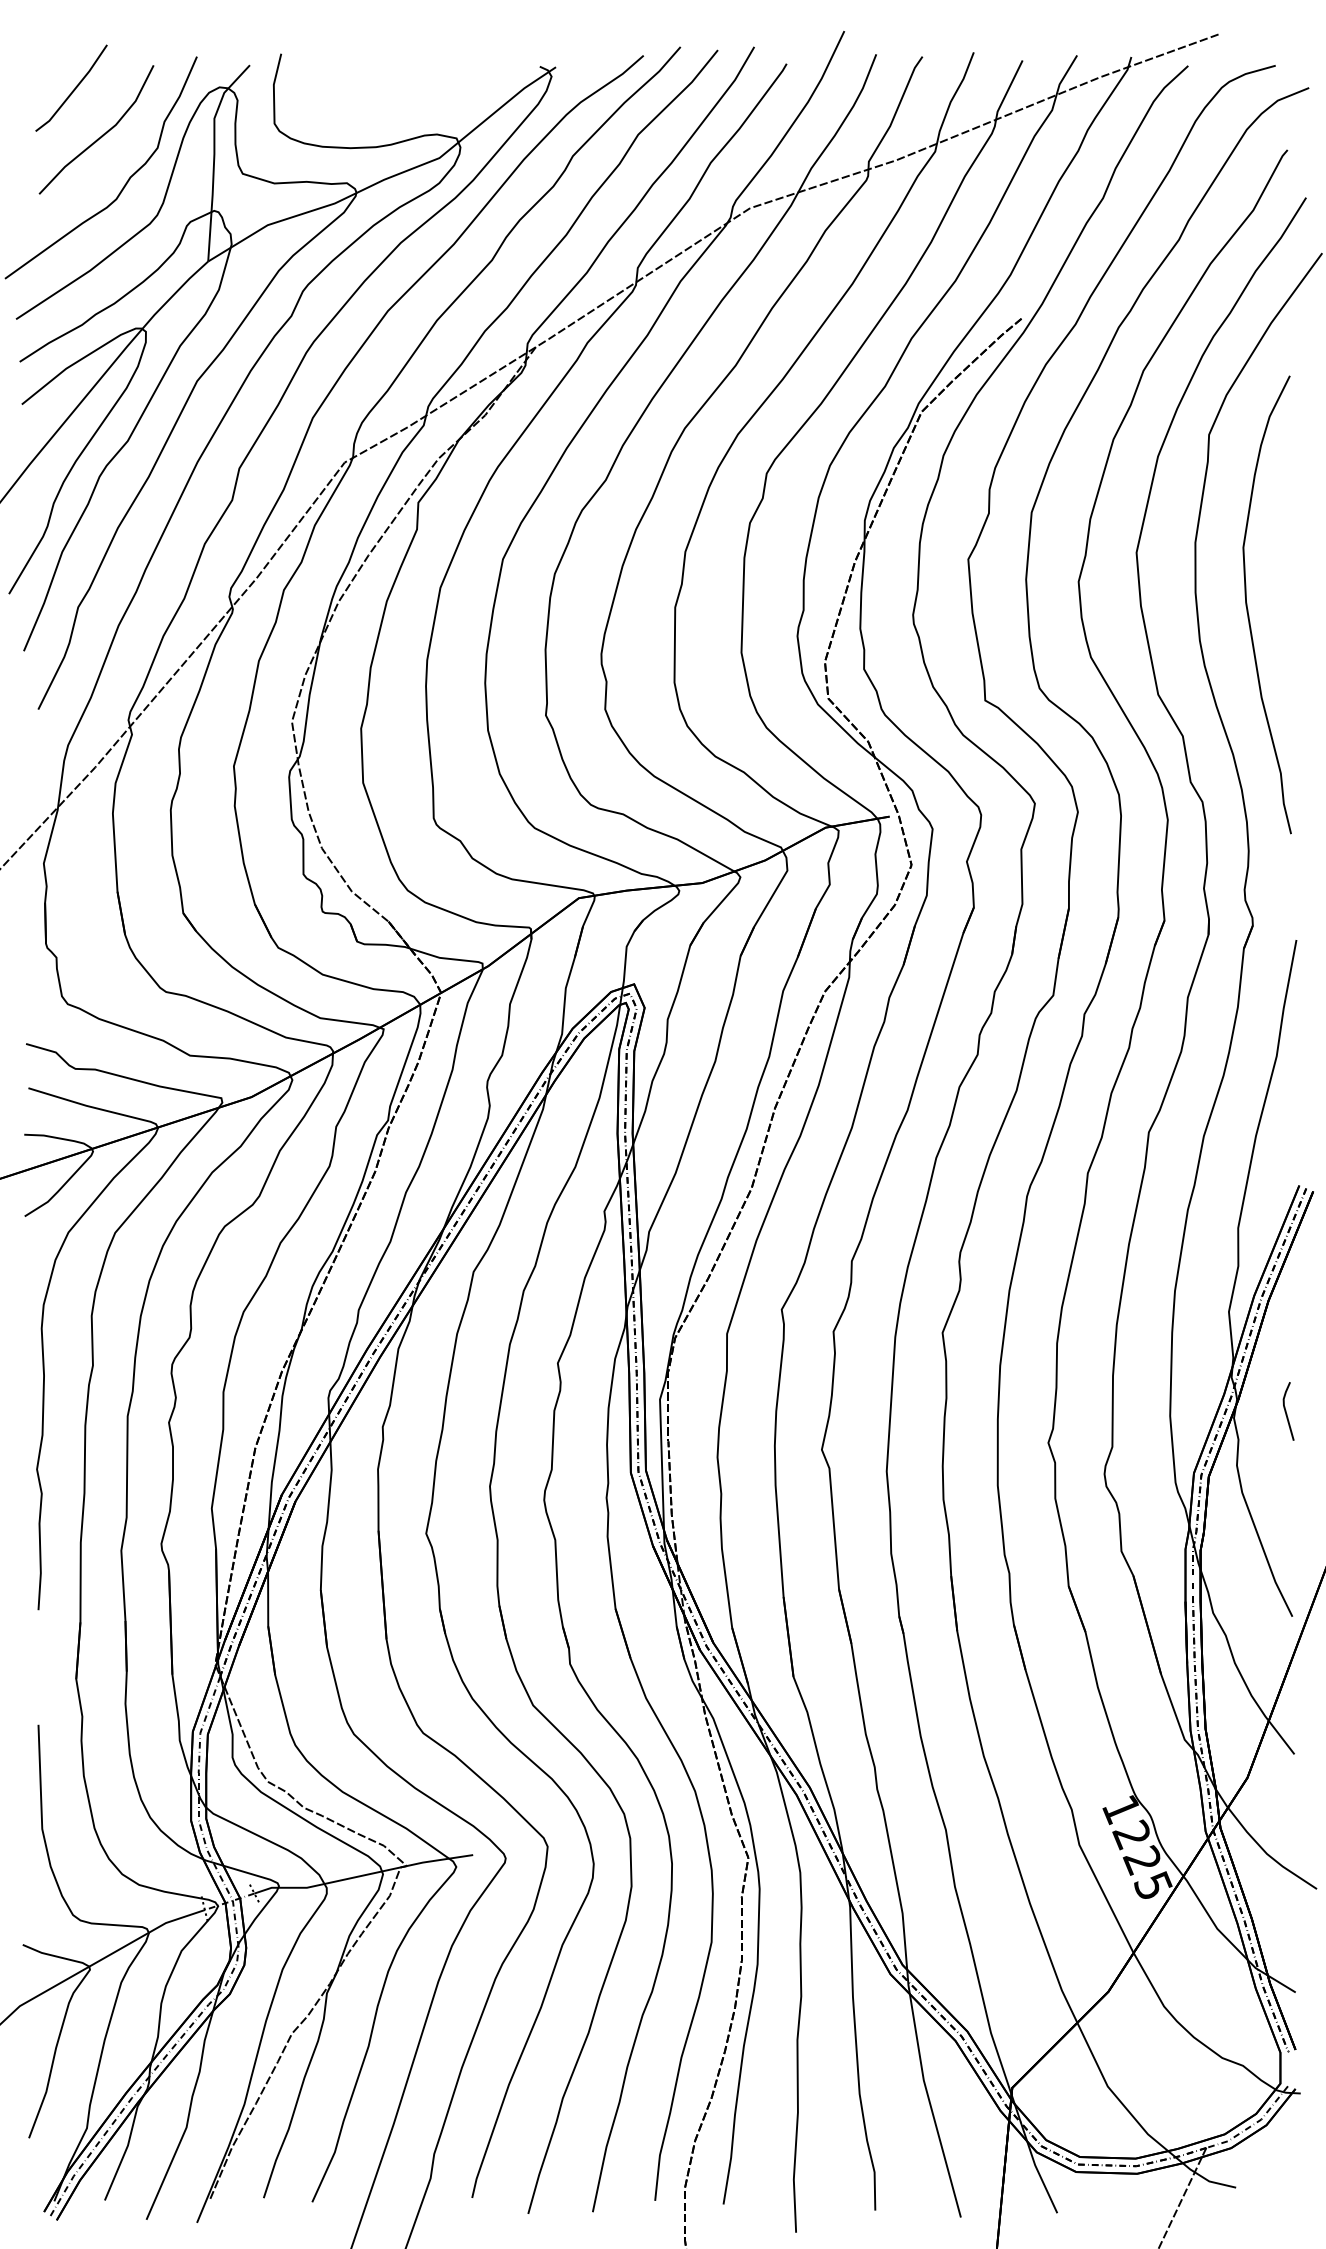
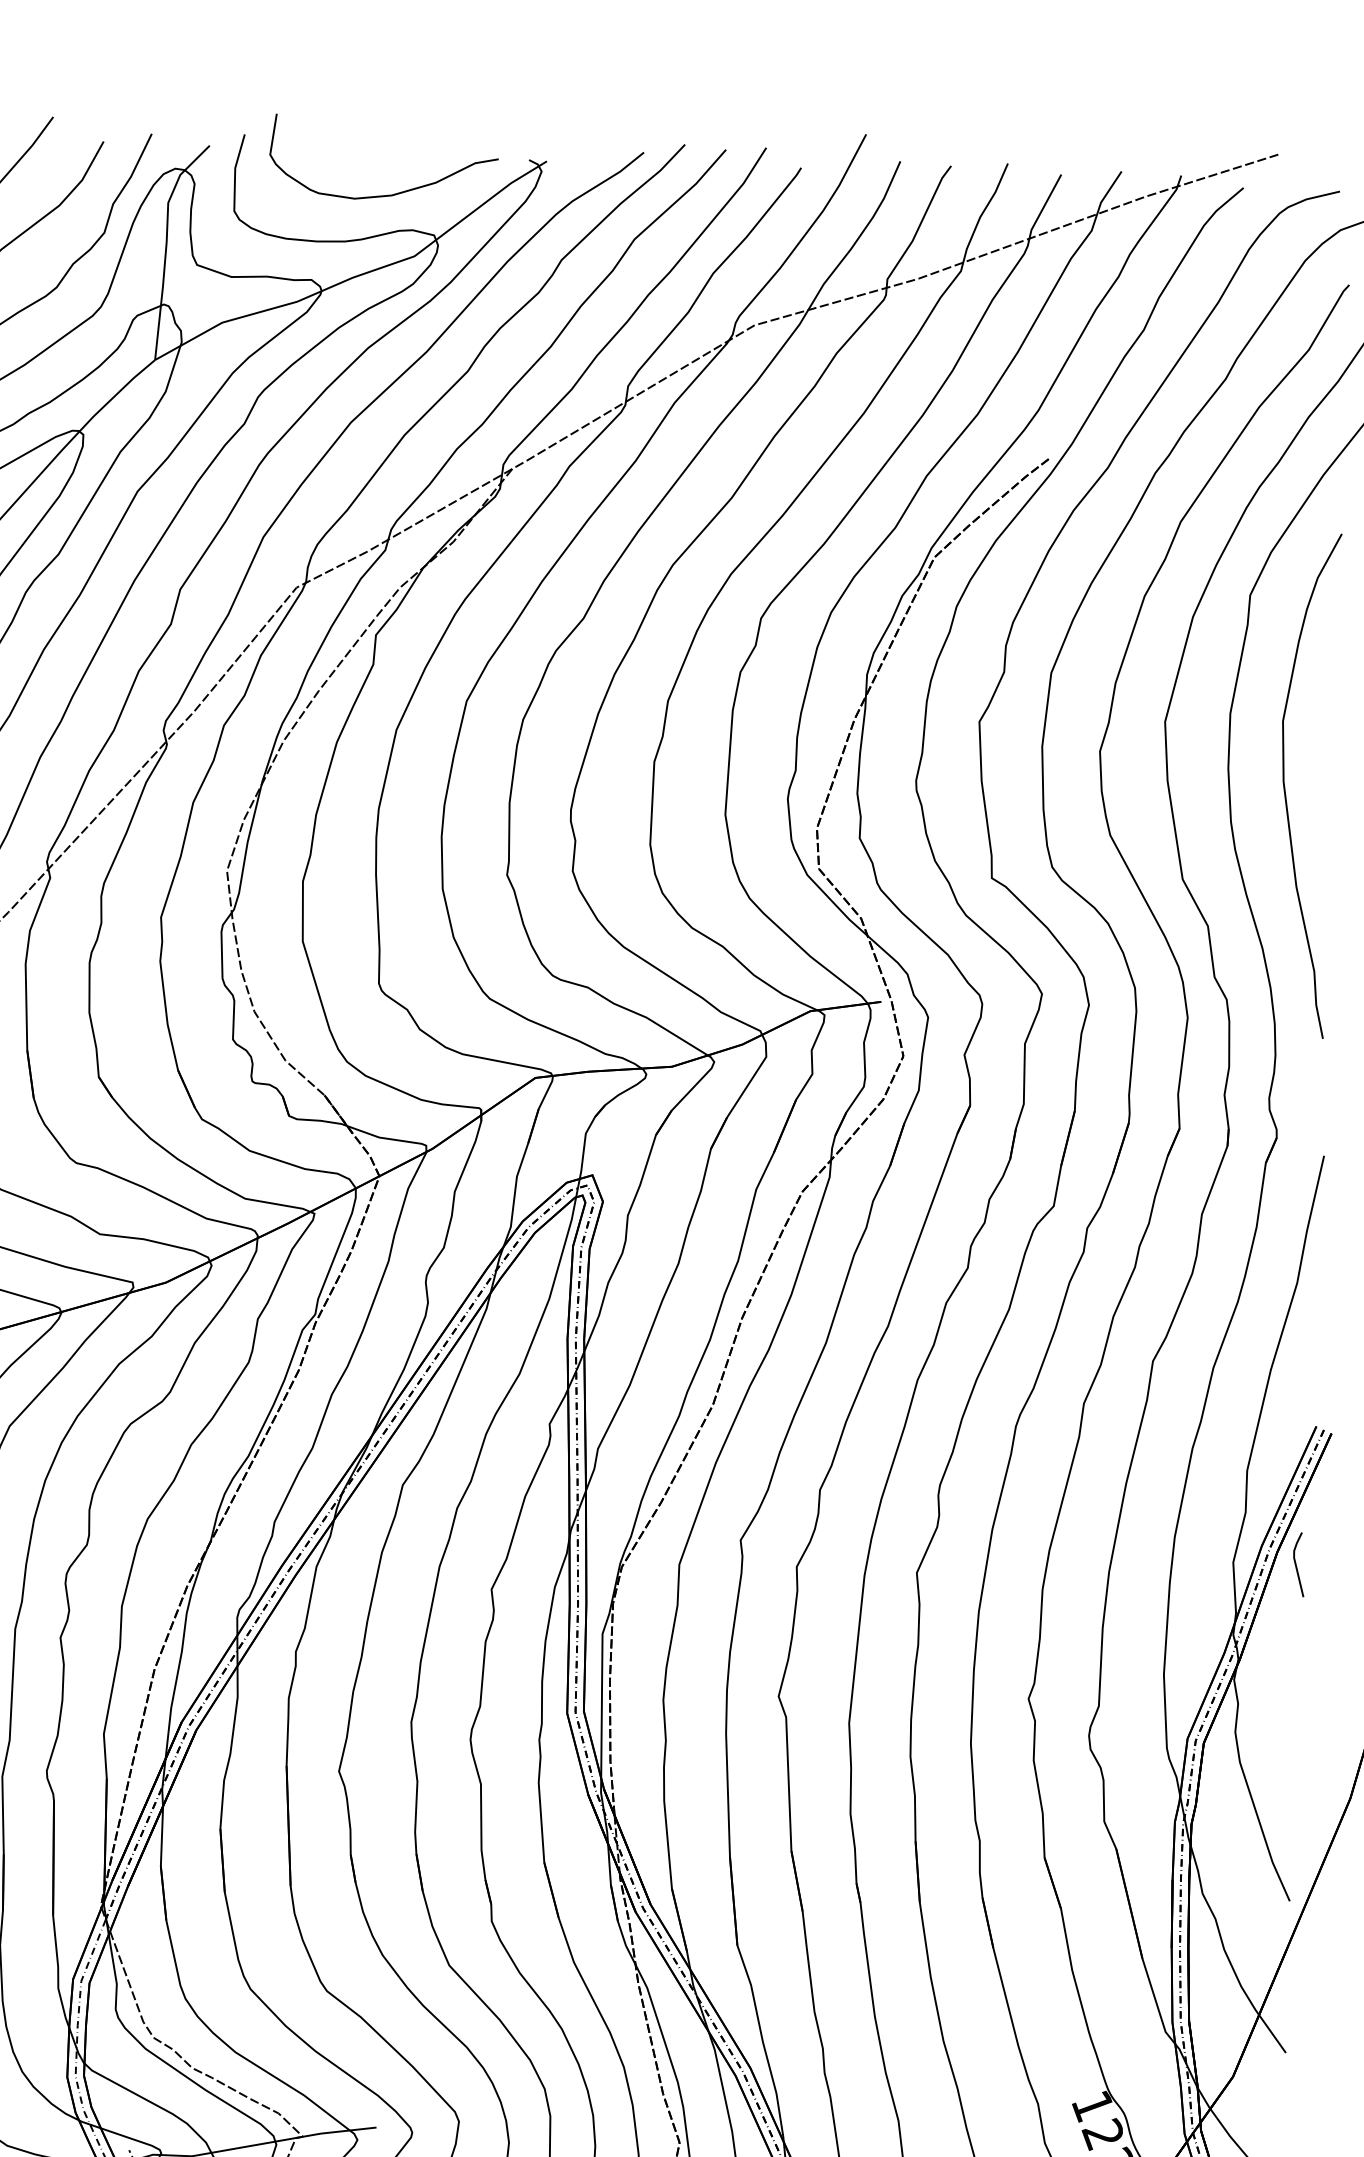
curve: (419, 101) -> (394, 193), added
line: (1286, 1411) -> (1296, 1564), moved

